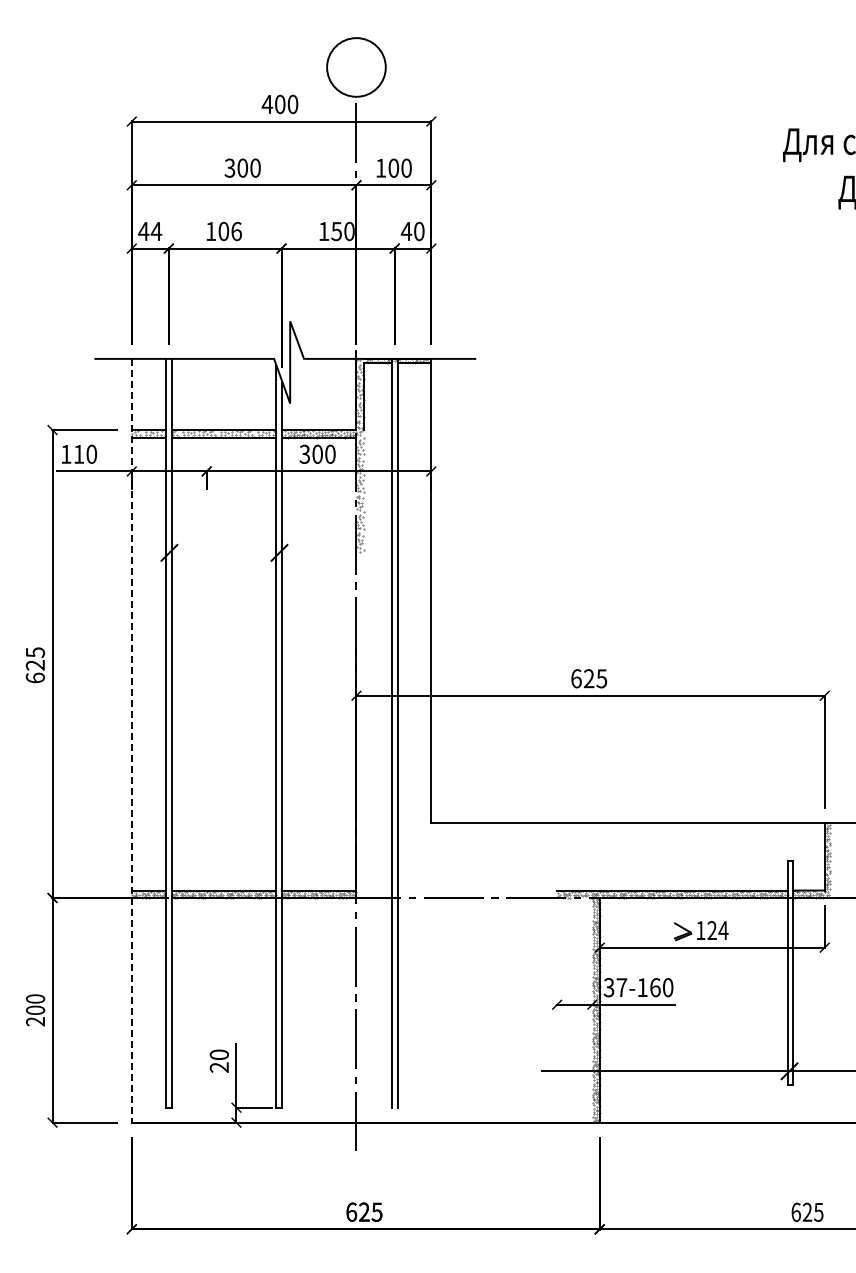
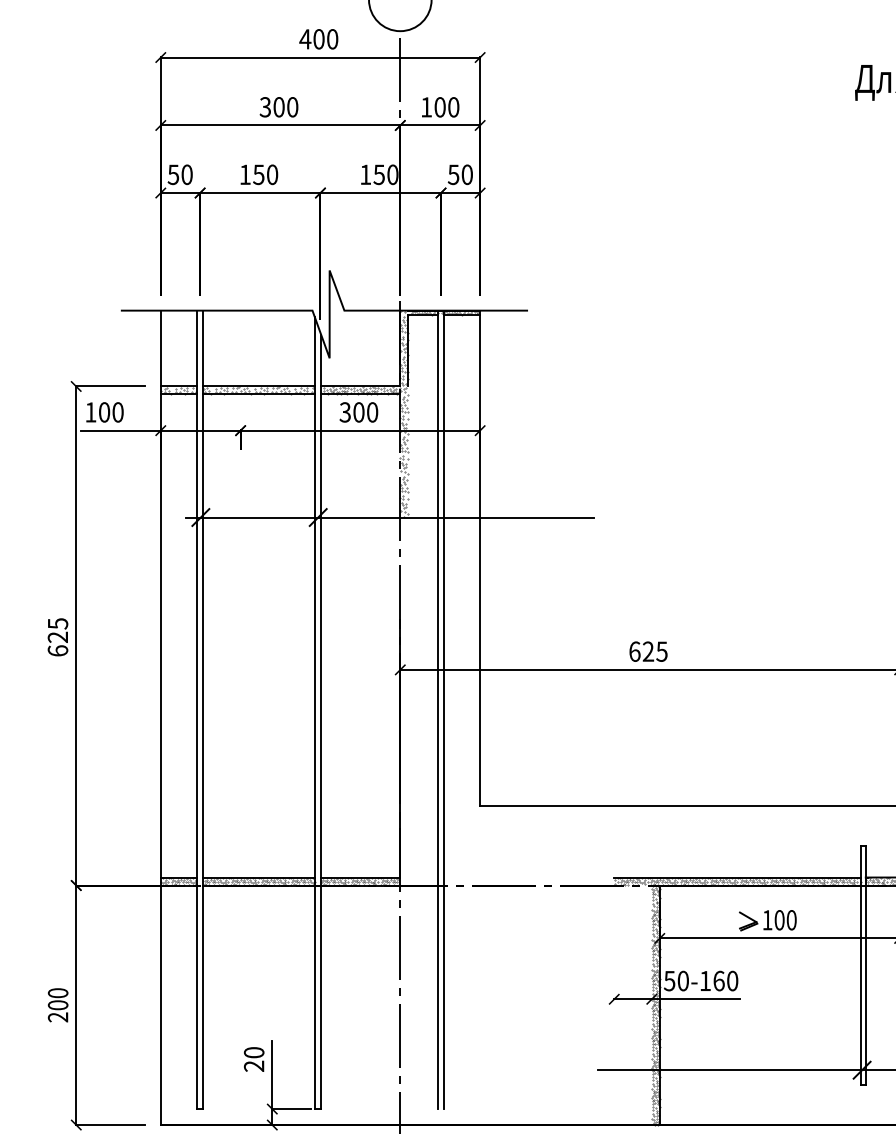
text: (150, 231) -> (180, 174), 44 -> 50
text: (229, 231) -> (264, 174), 106 -> 150
text: (406, 231) -> (453, 174), 40 -> 50
text: (78, 453) -> (103, 411), 110 -> 100
line: (346, 553) -> (389, 518), added
line: (131, 740) -> (160, 717), dashed -> solid
text: (717, 930) -> (785, 920), 124 -> 100
text: (615, 987) -> (676, 980), 37-160 -> 50-160

